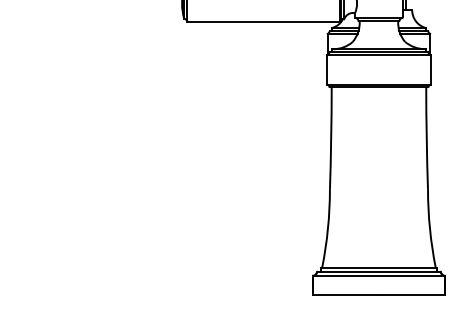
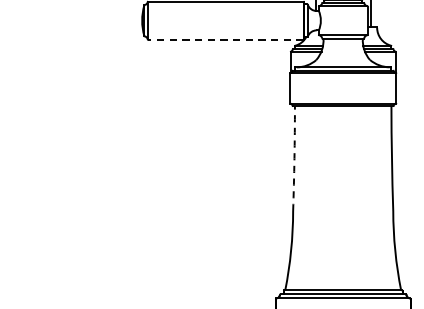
line: (263, 22) -> (225, 40), solid -> dashed
arc: (331, 138) -> (294, 158), solid -> dashed

